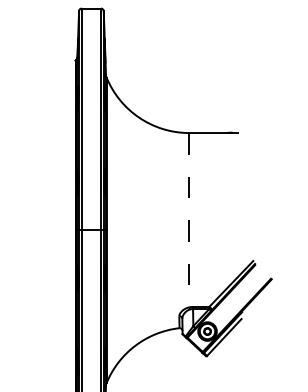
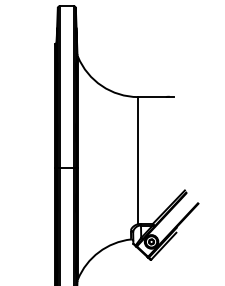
line: (189, 220) -> (138, 160), dashed -> solid

